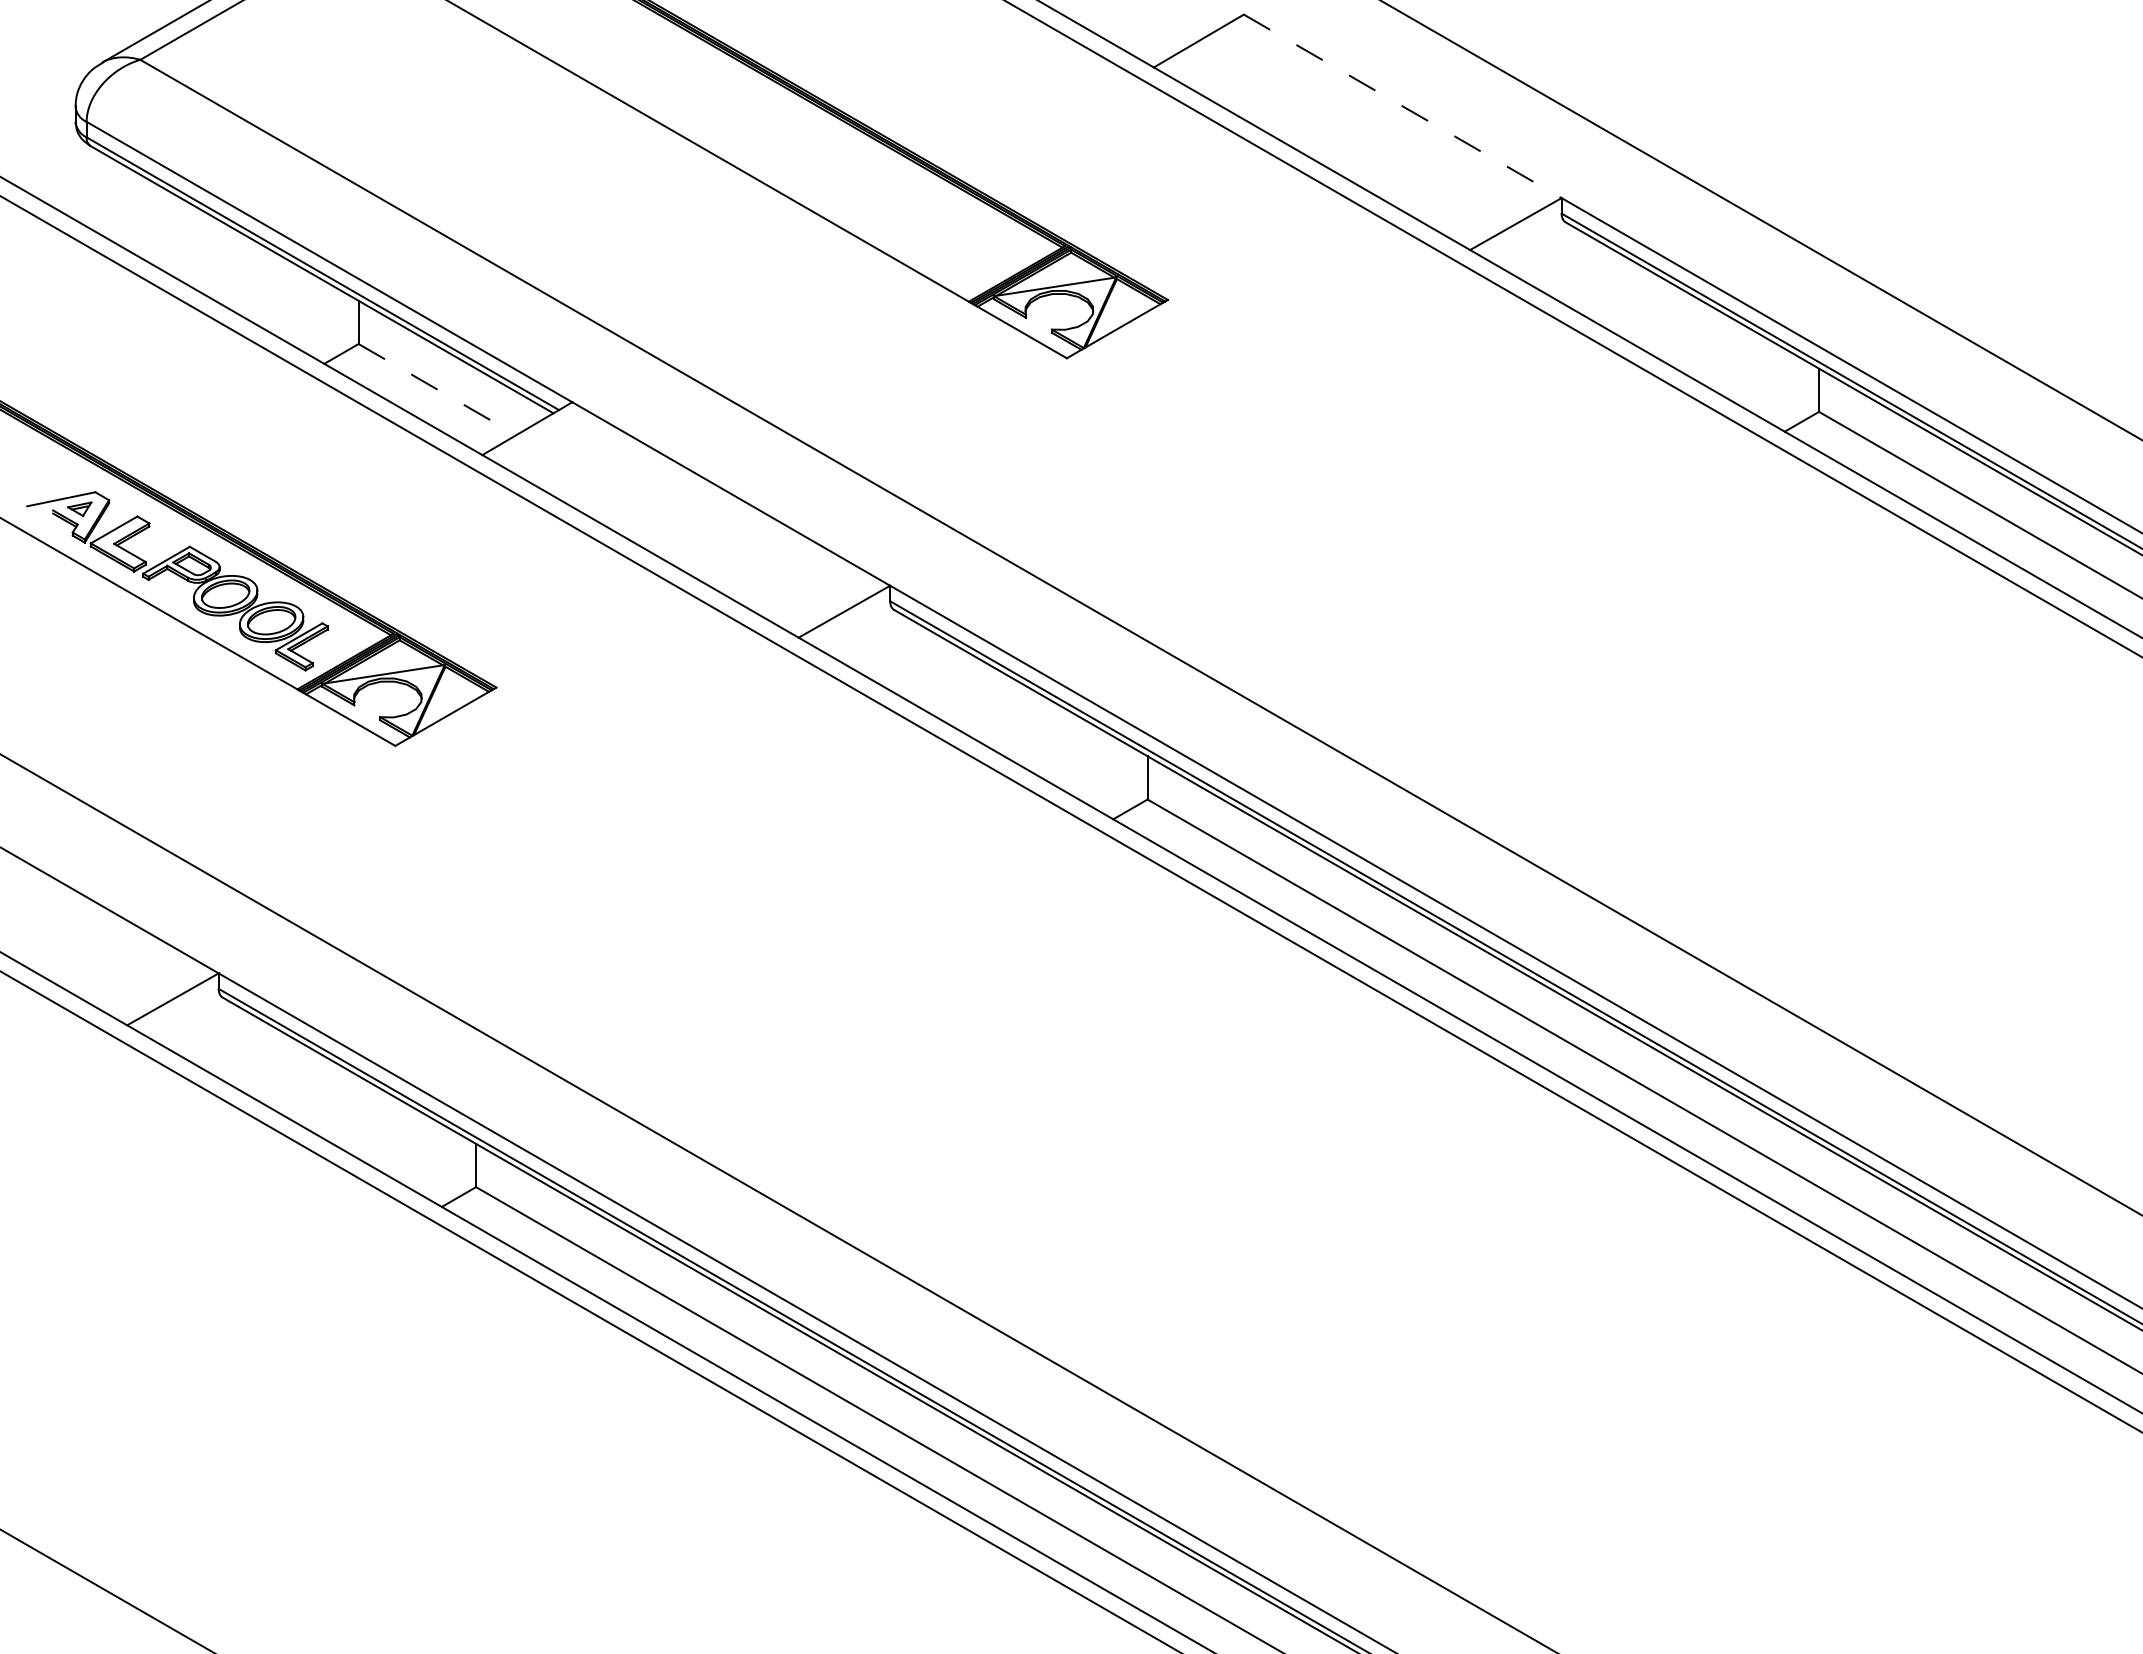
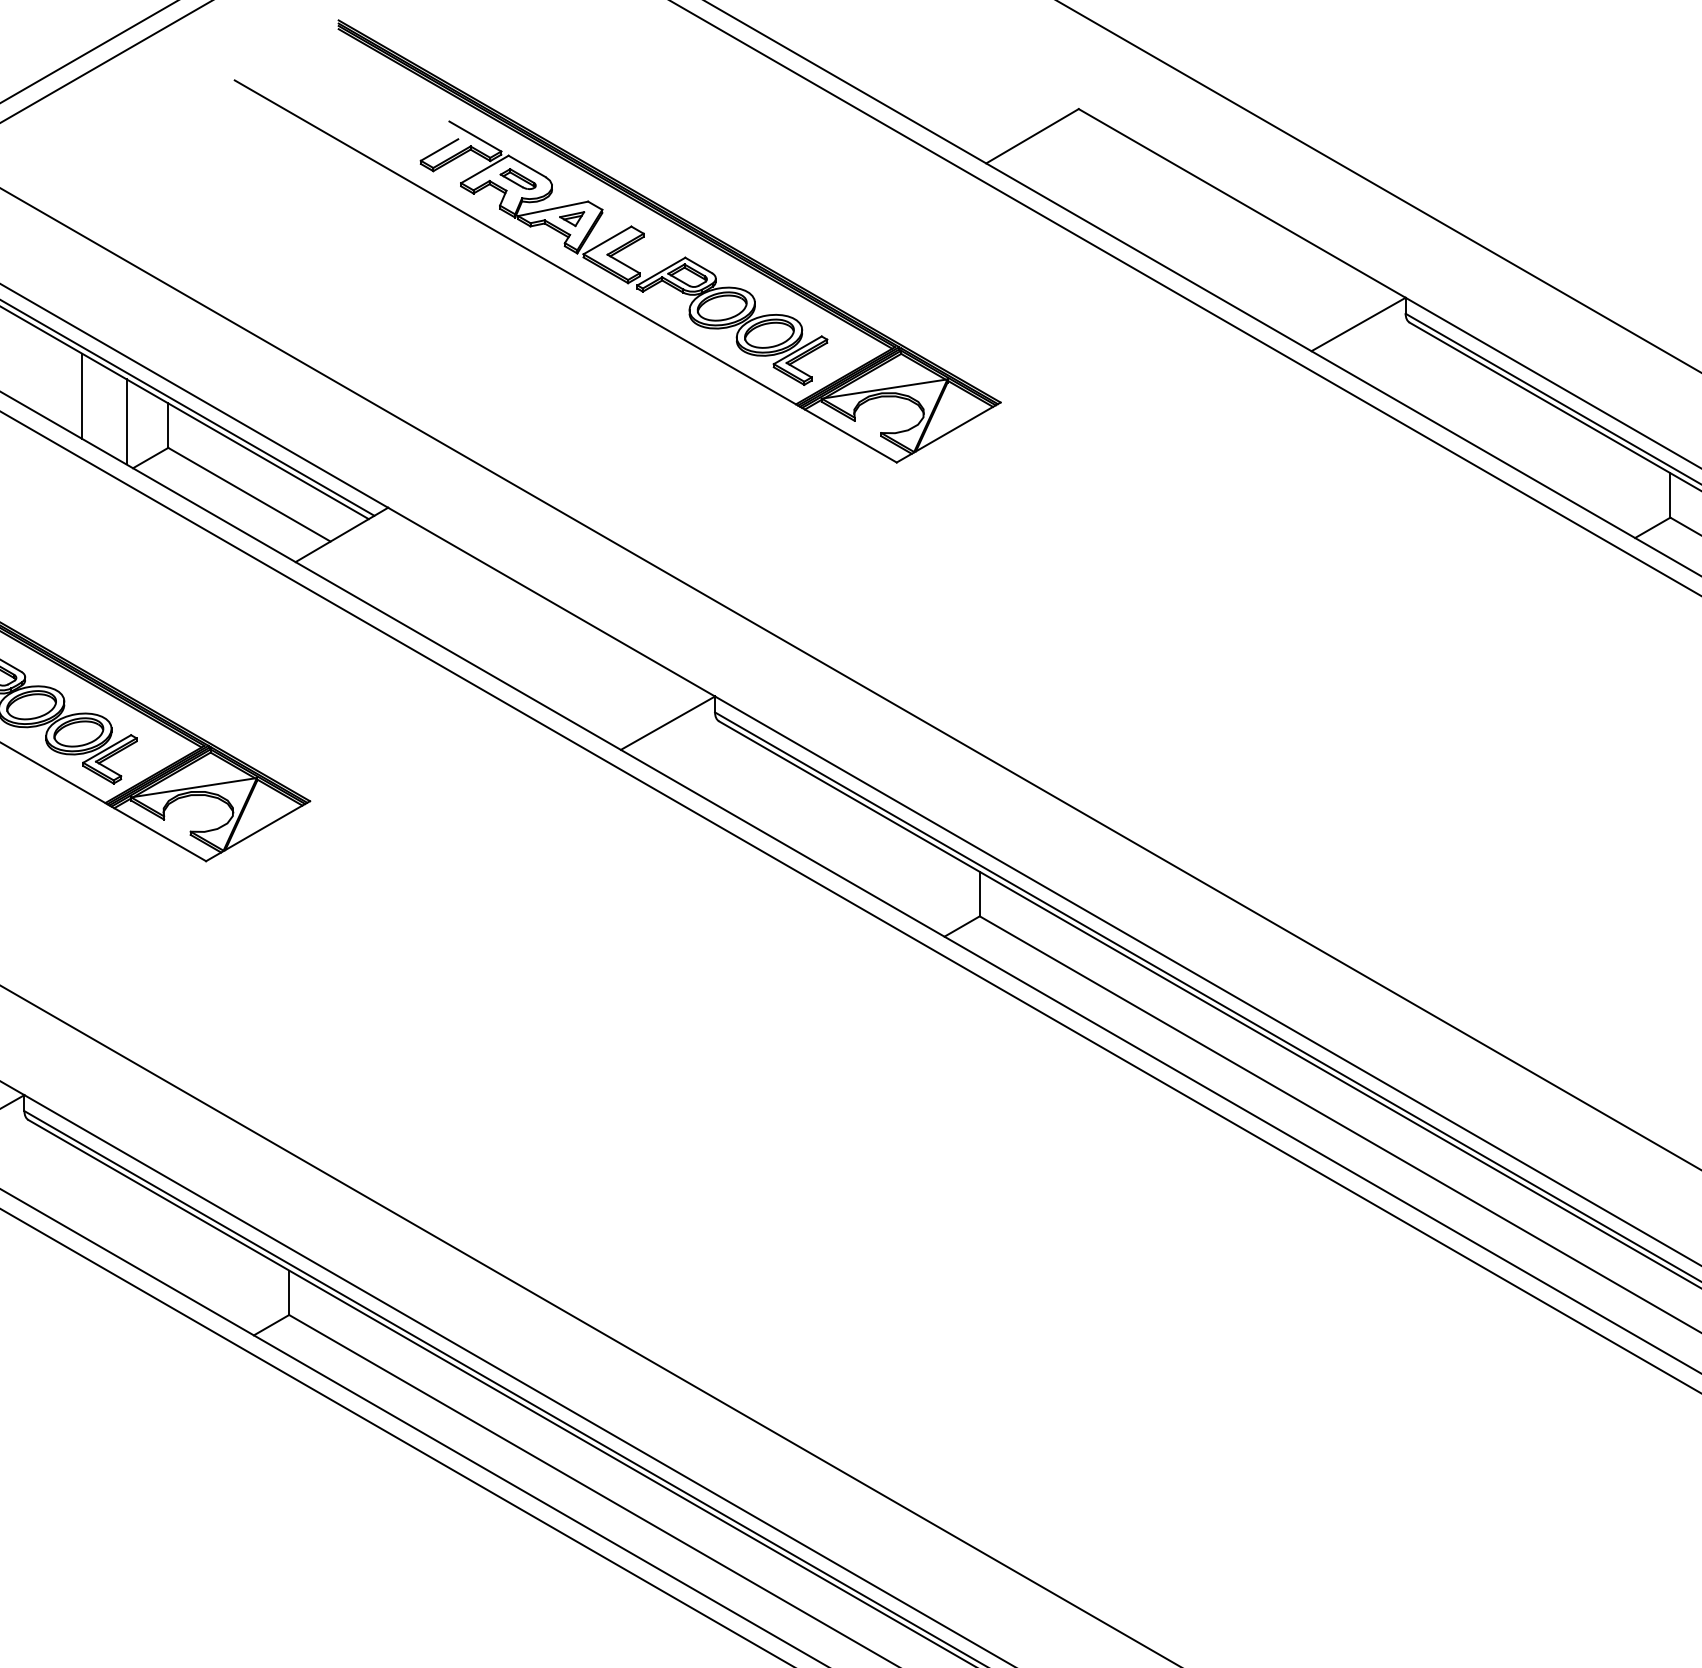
line: (1402, 106) -> (1241, 203), dashed -> solid
part: (801, 154) -> (623, 252), added
line: (274, 293) -> (81, 395), added
line: (317, 318) -> (126, 421), added
line: (437, 389) -> (249, 494), dashed -> solid

